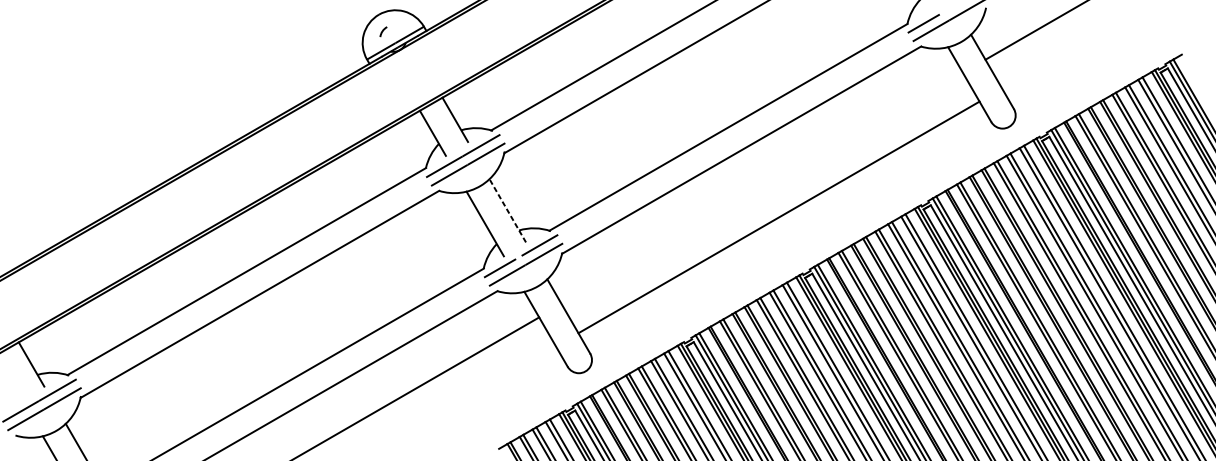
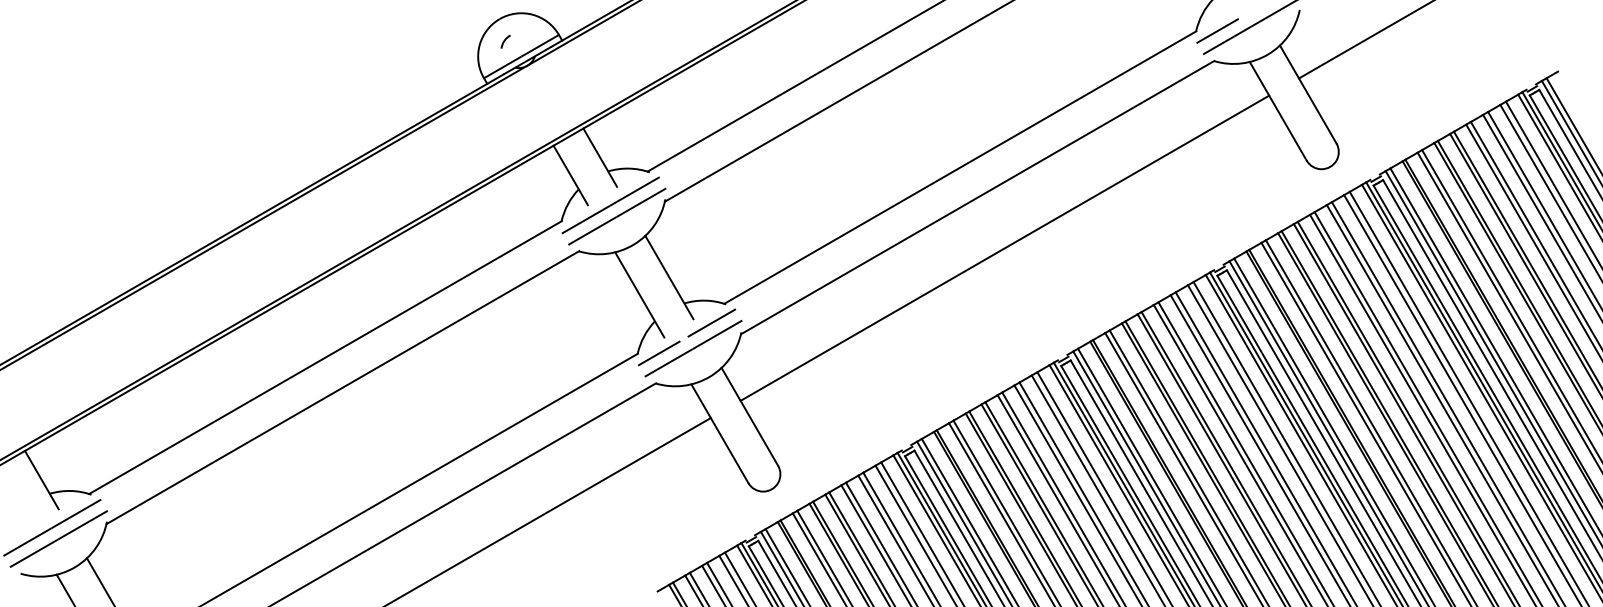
line: (507, 210) -> (669, 277), dashed -> solid
line: (778, 216) -> (1004, 247), moved

